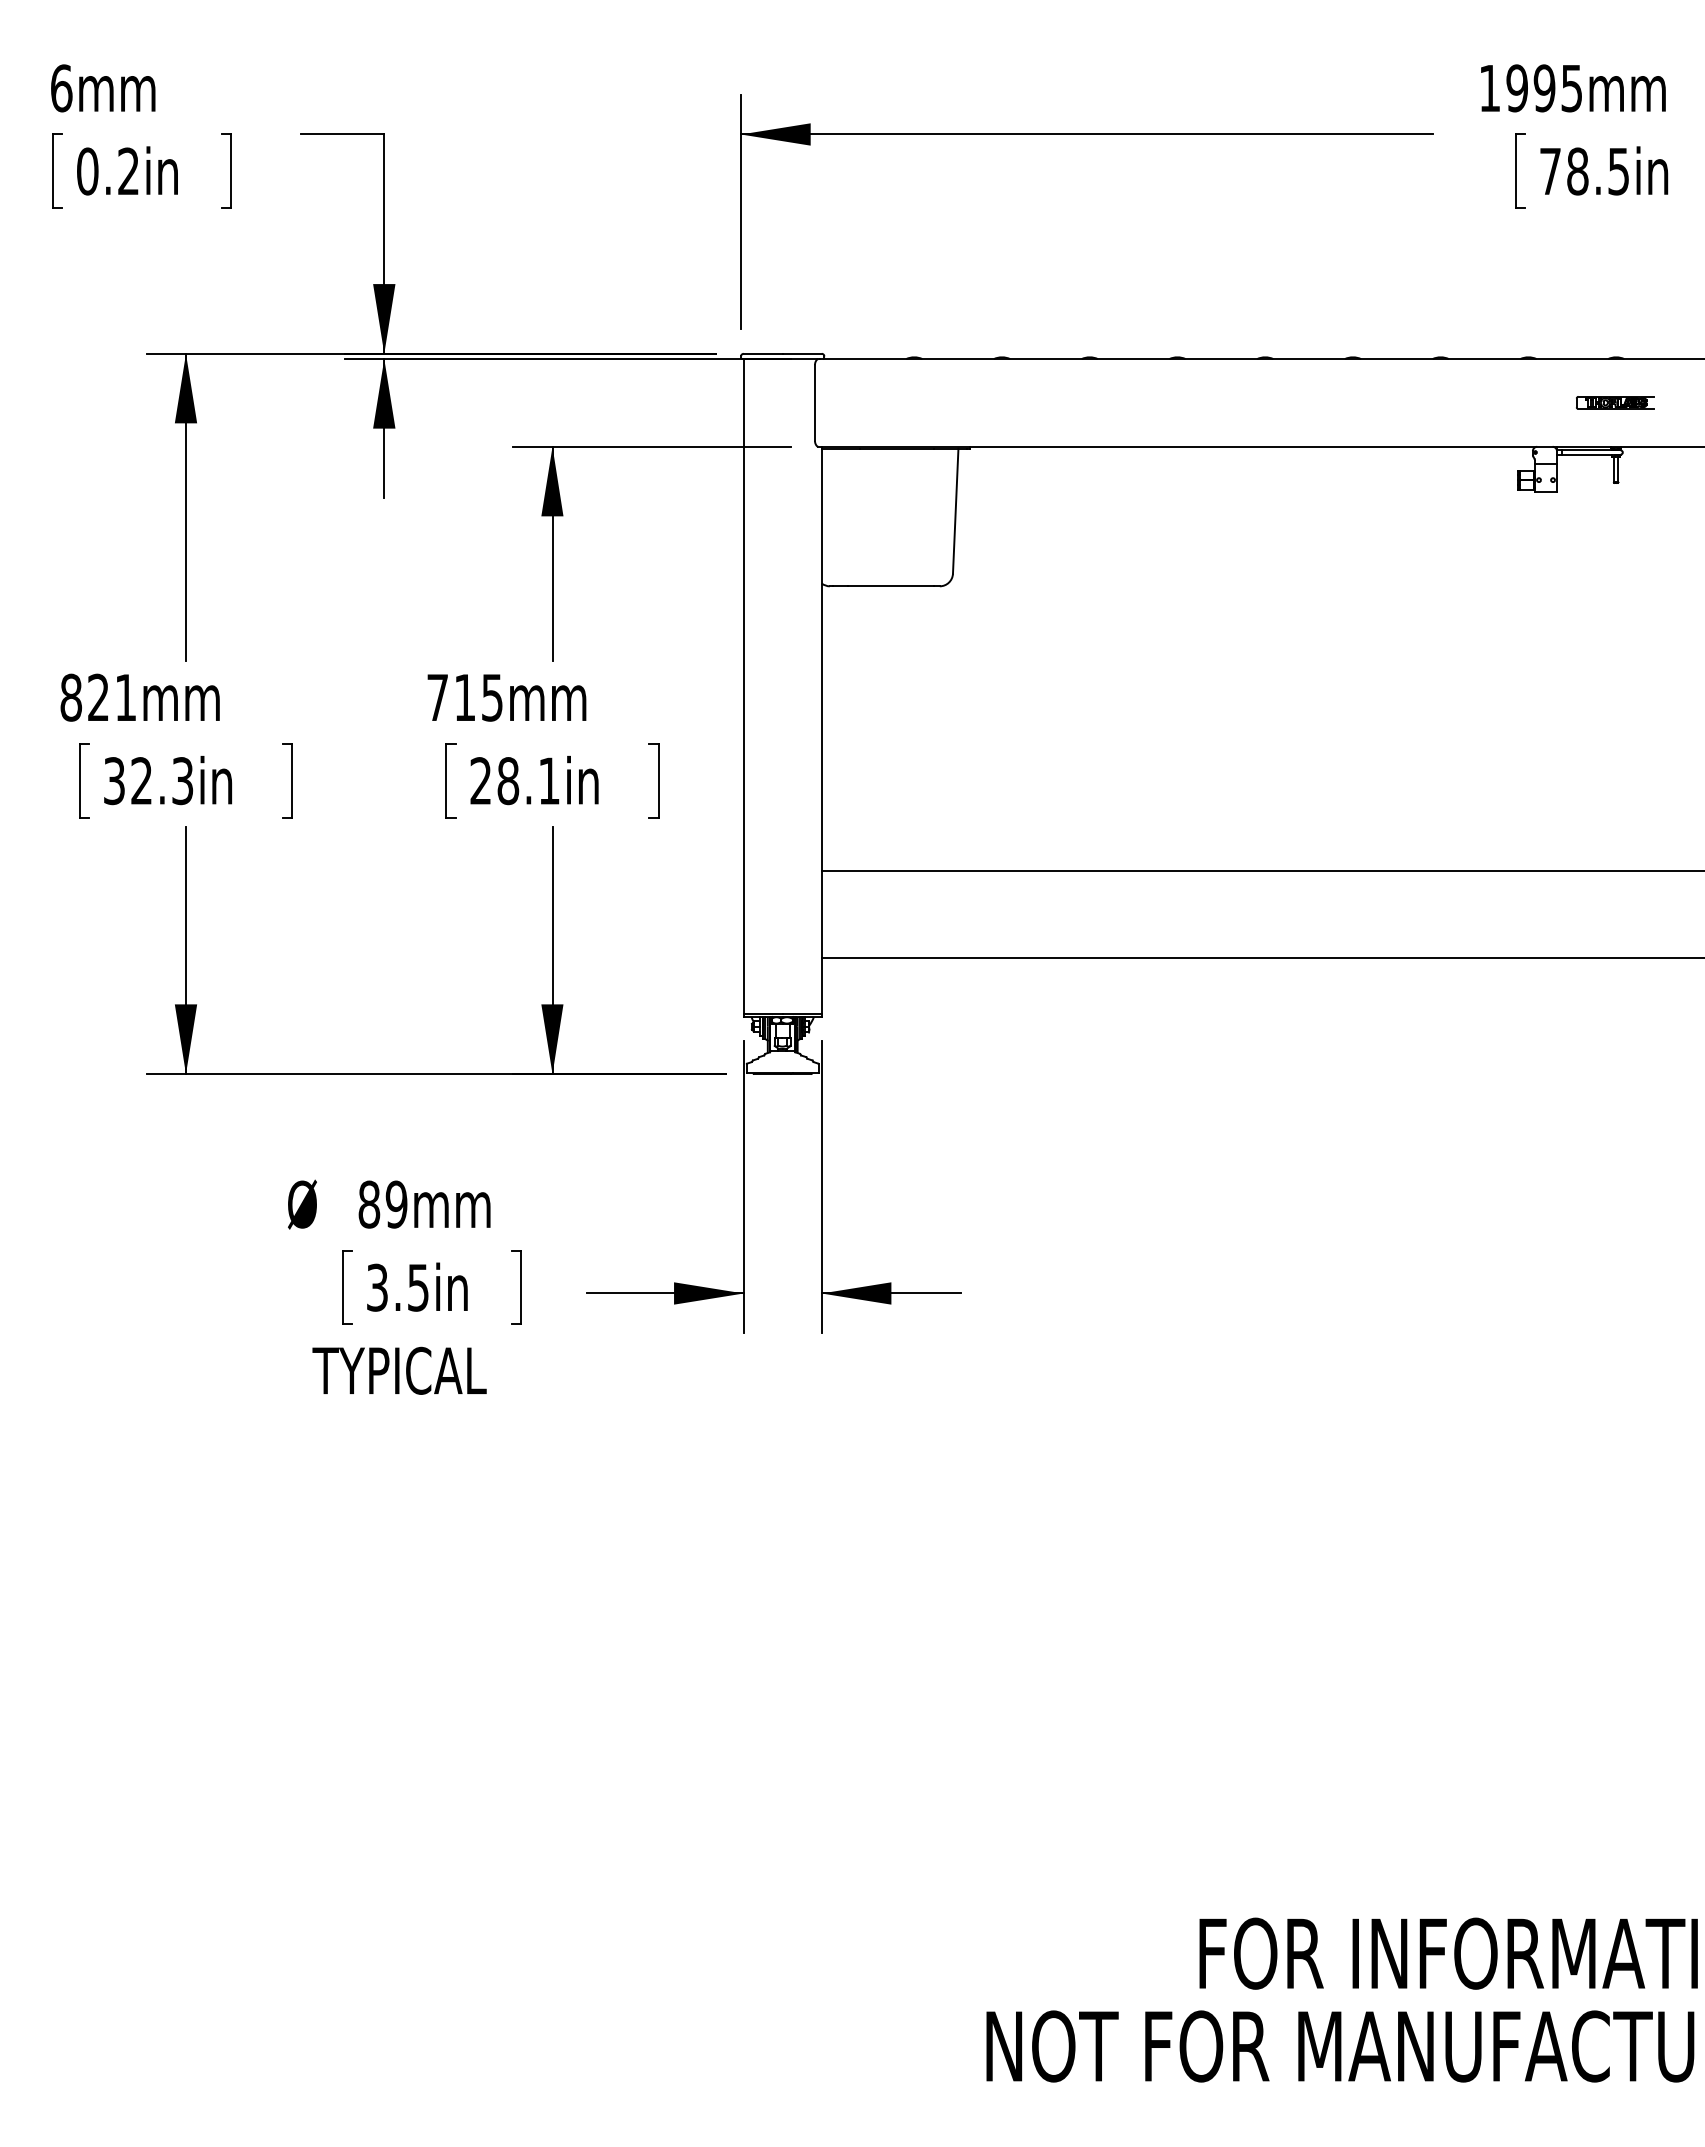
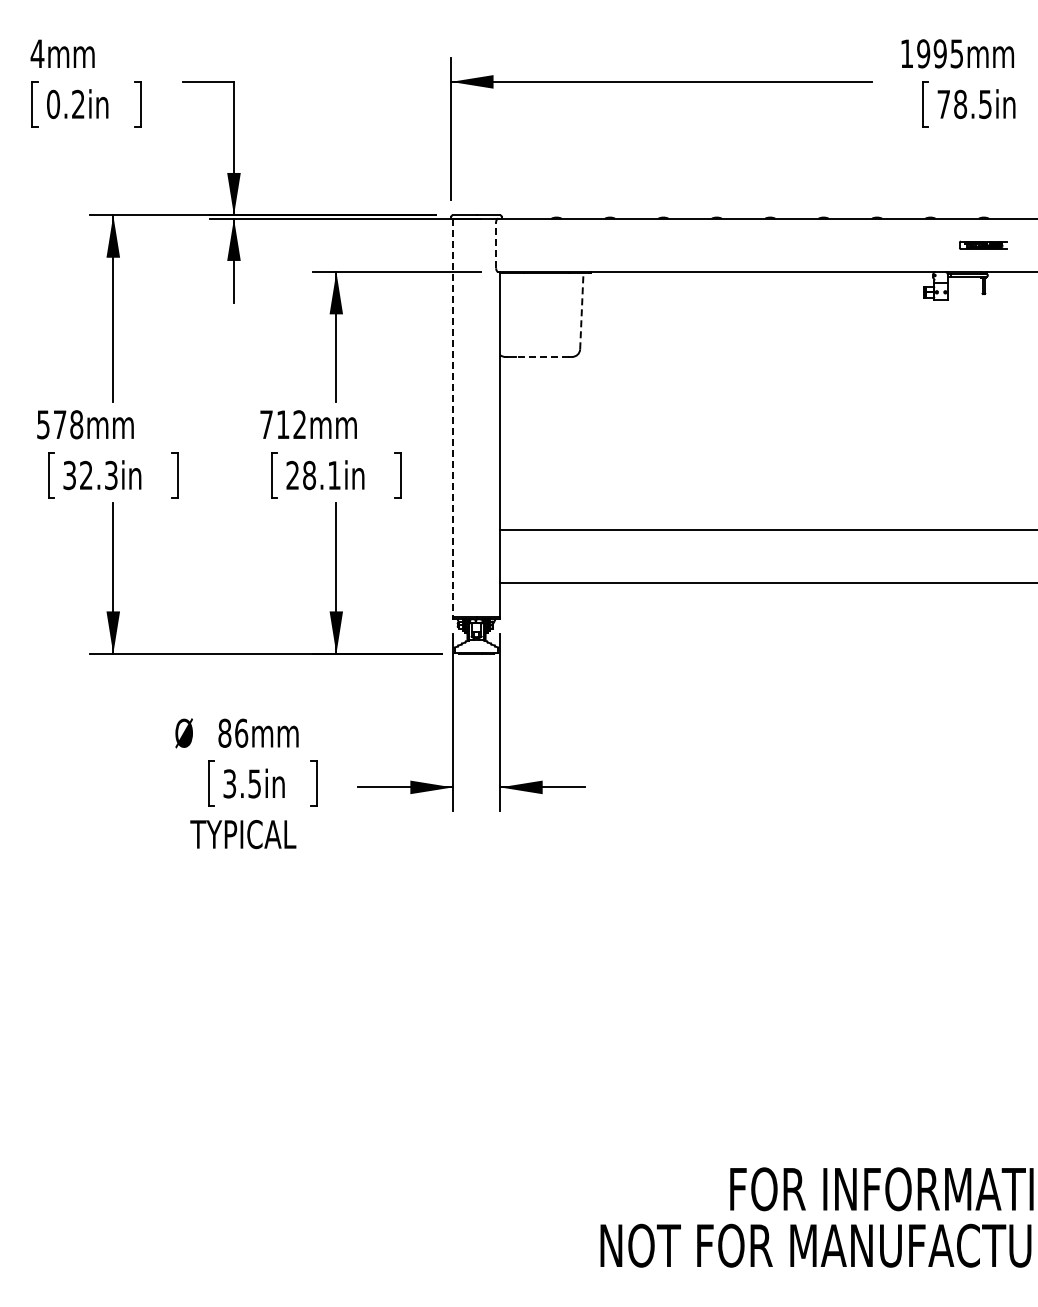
text: (61, 87) -> (37, 53), 6mm -> 4mm
line: (815, 403) -> (496, 245), solid -> dashed
line: (955, 510) -> (581, 310), solid -> dashed
line: (889, 585) -> (541, 356), solid -> dashed
line: (743, 687) -> (452, 418), solid -> dashed
text: (99, 697) -> (60, 424), 821mm -> 578mm
text: (491, 697) -> (299, 424), 715mm -> 712mm
text: (396, 1203) -> (241, 732), 89mm -> 86mm

